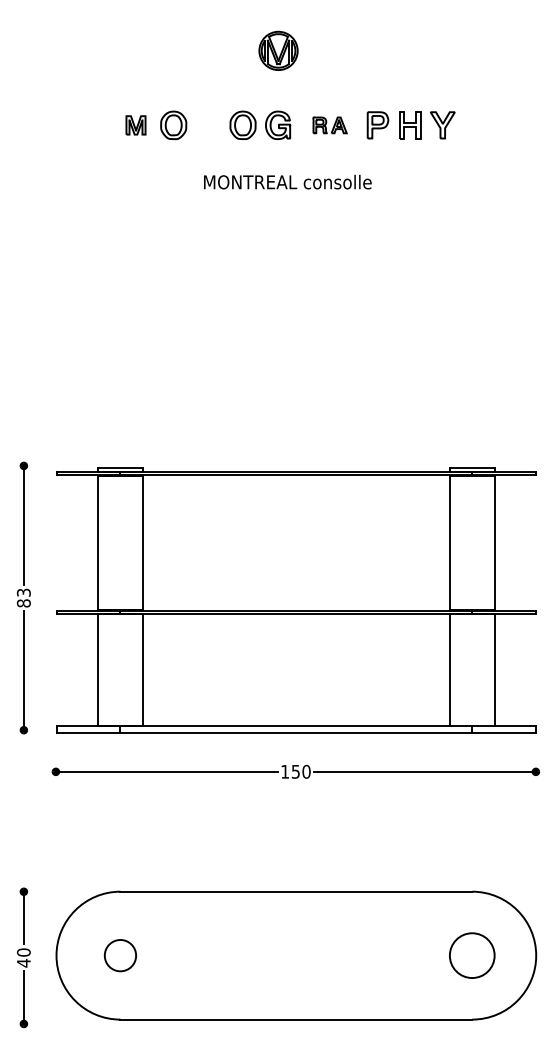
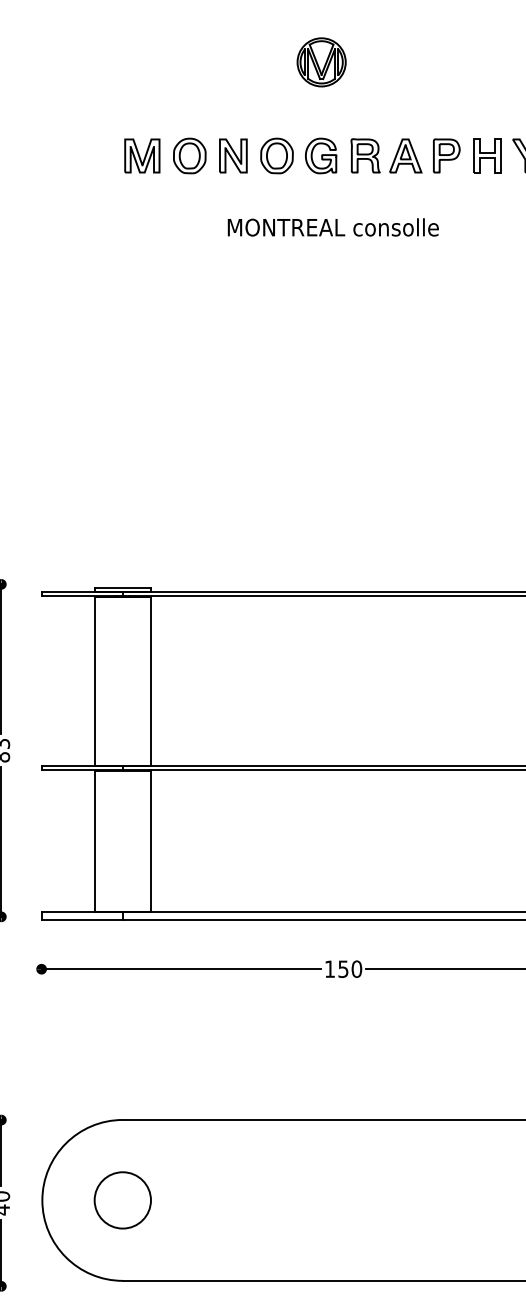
part: (135, 125) -> (141, 156), size x1.43
part: (207, 125) -> (232, 156), added
part: (329, 125) -> (385, 156), size x1.67
circle: (120, 955) -> (122, 1200), size x1.43

